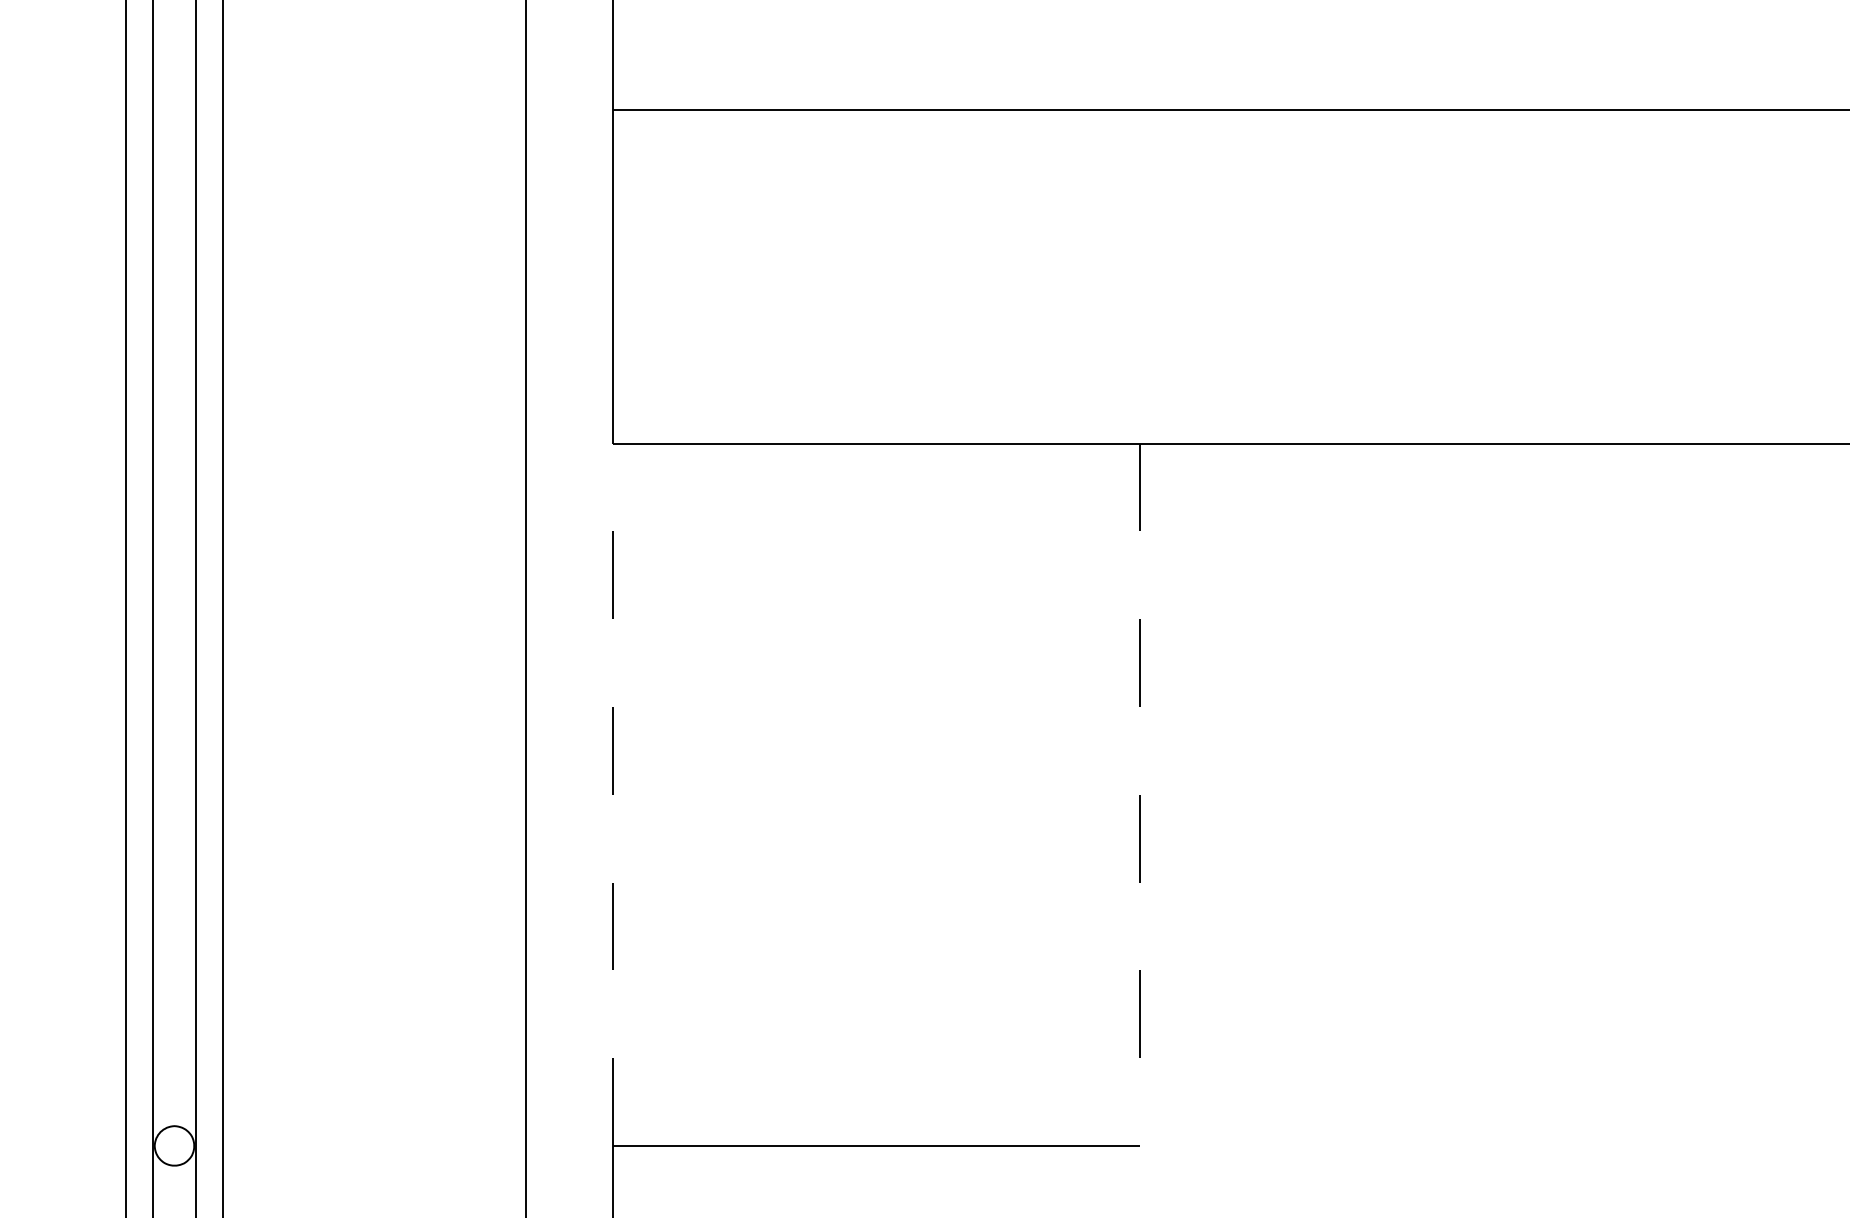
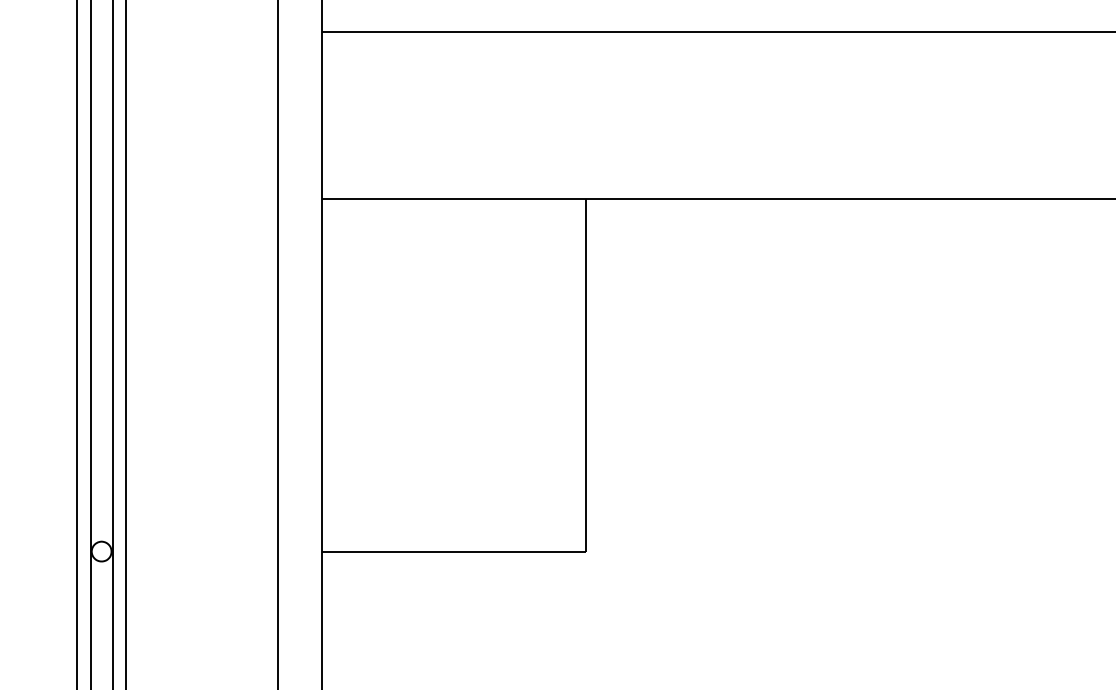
line: (612, 793) -> (321, 374), dashed -> solid
line: (1140, 795) -> (586, 375), dashed -> solid

